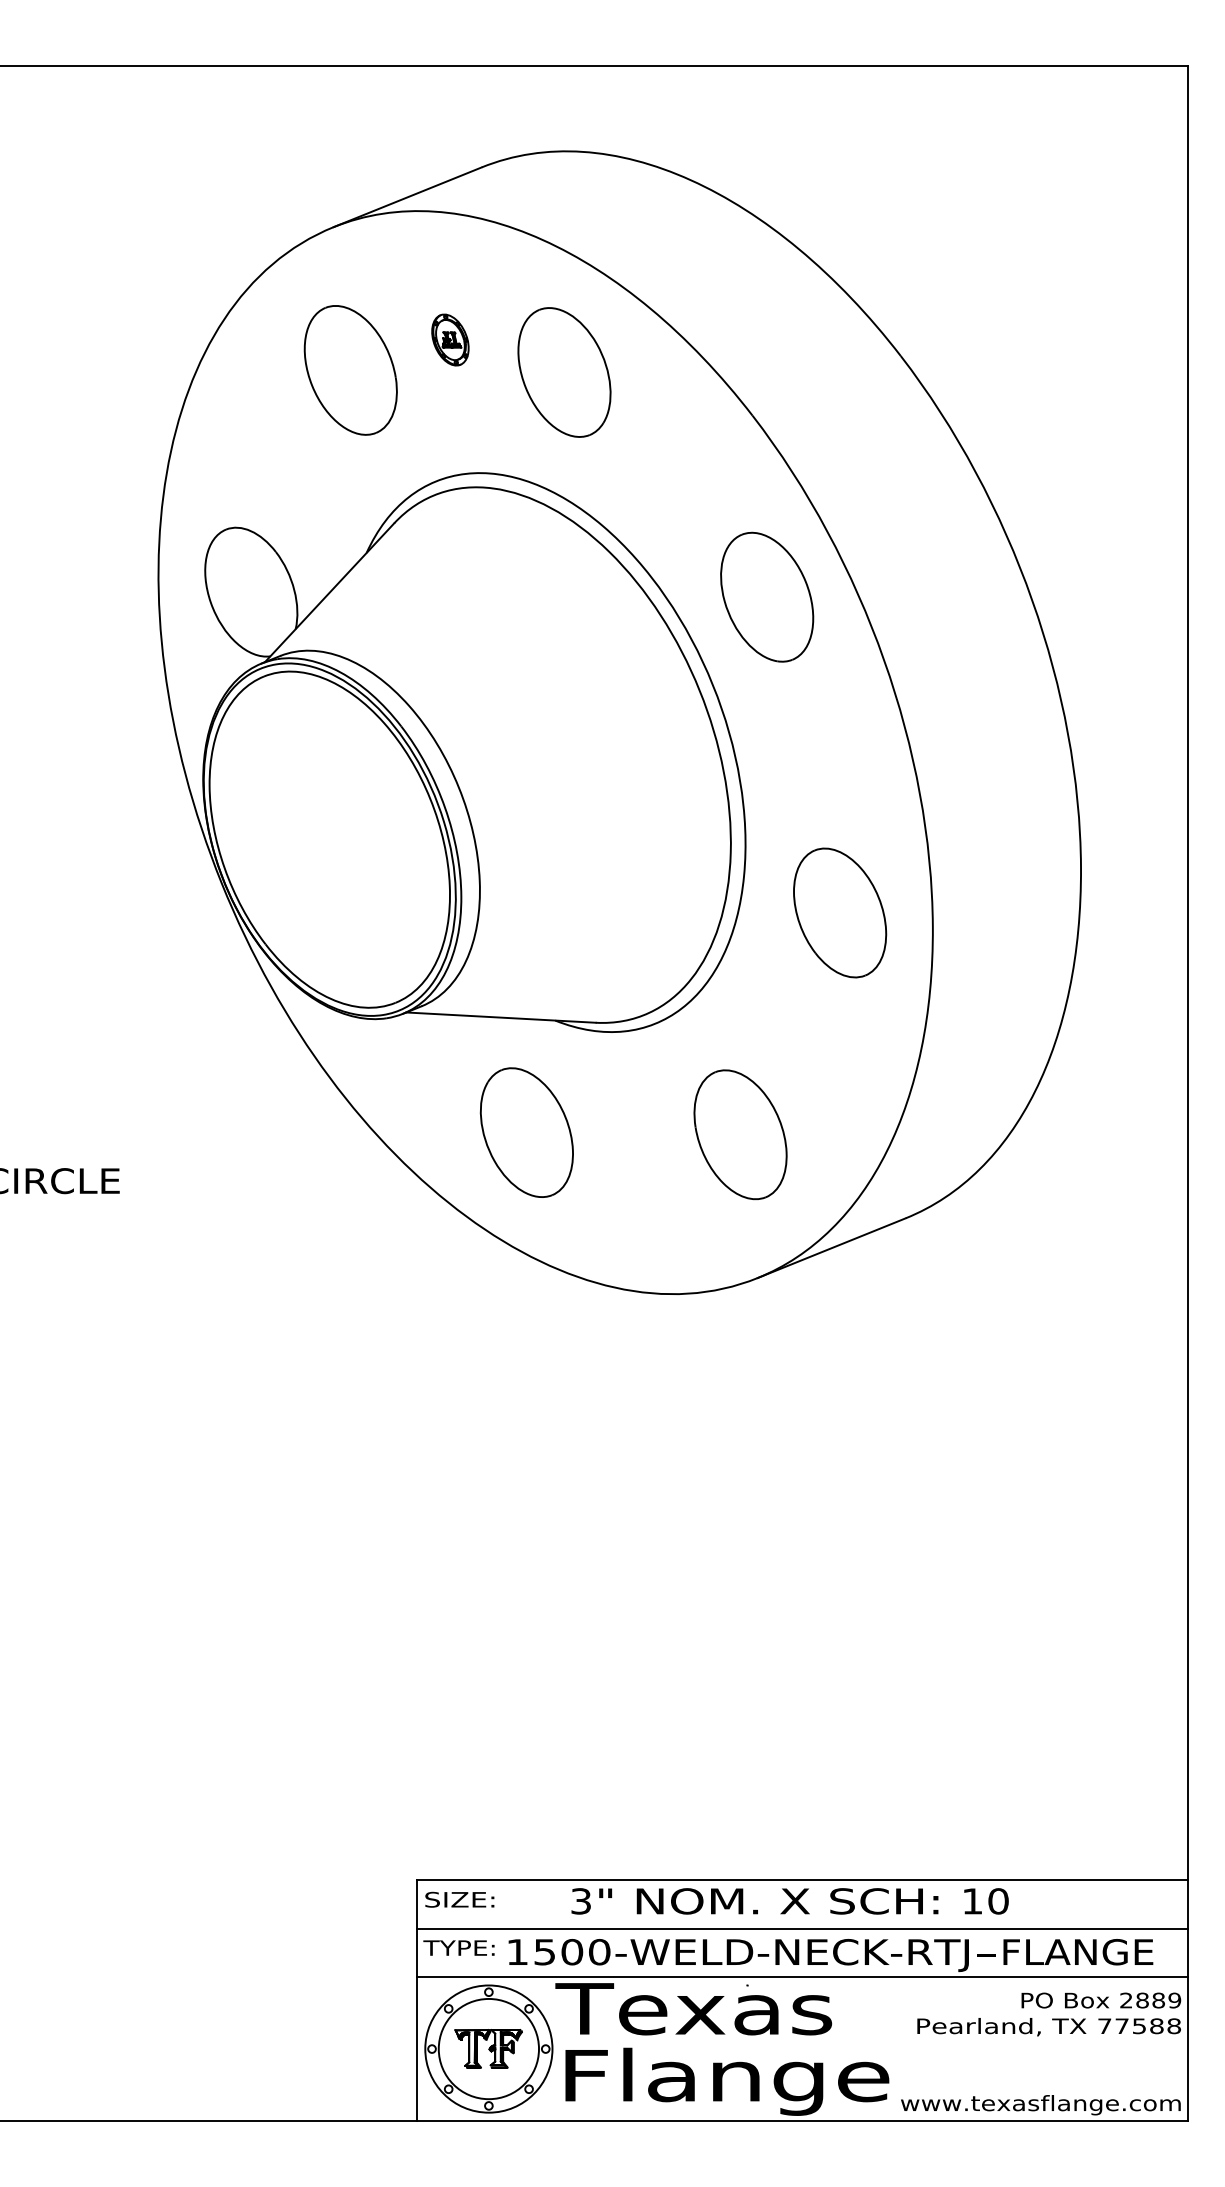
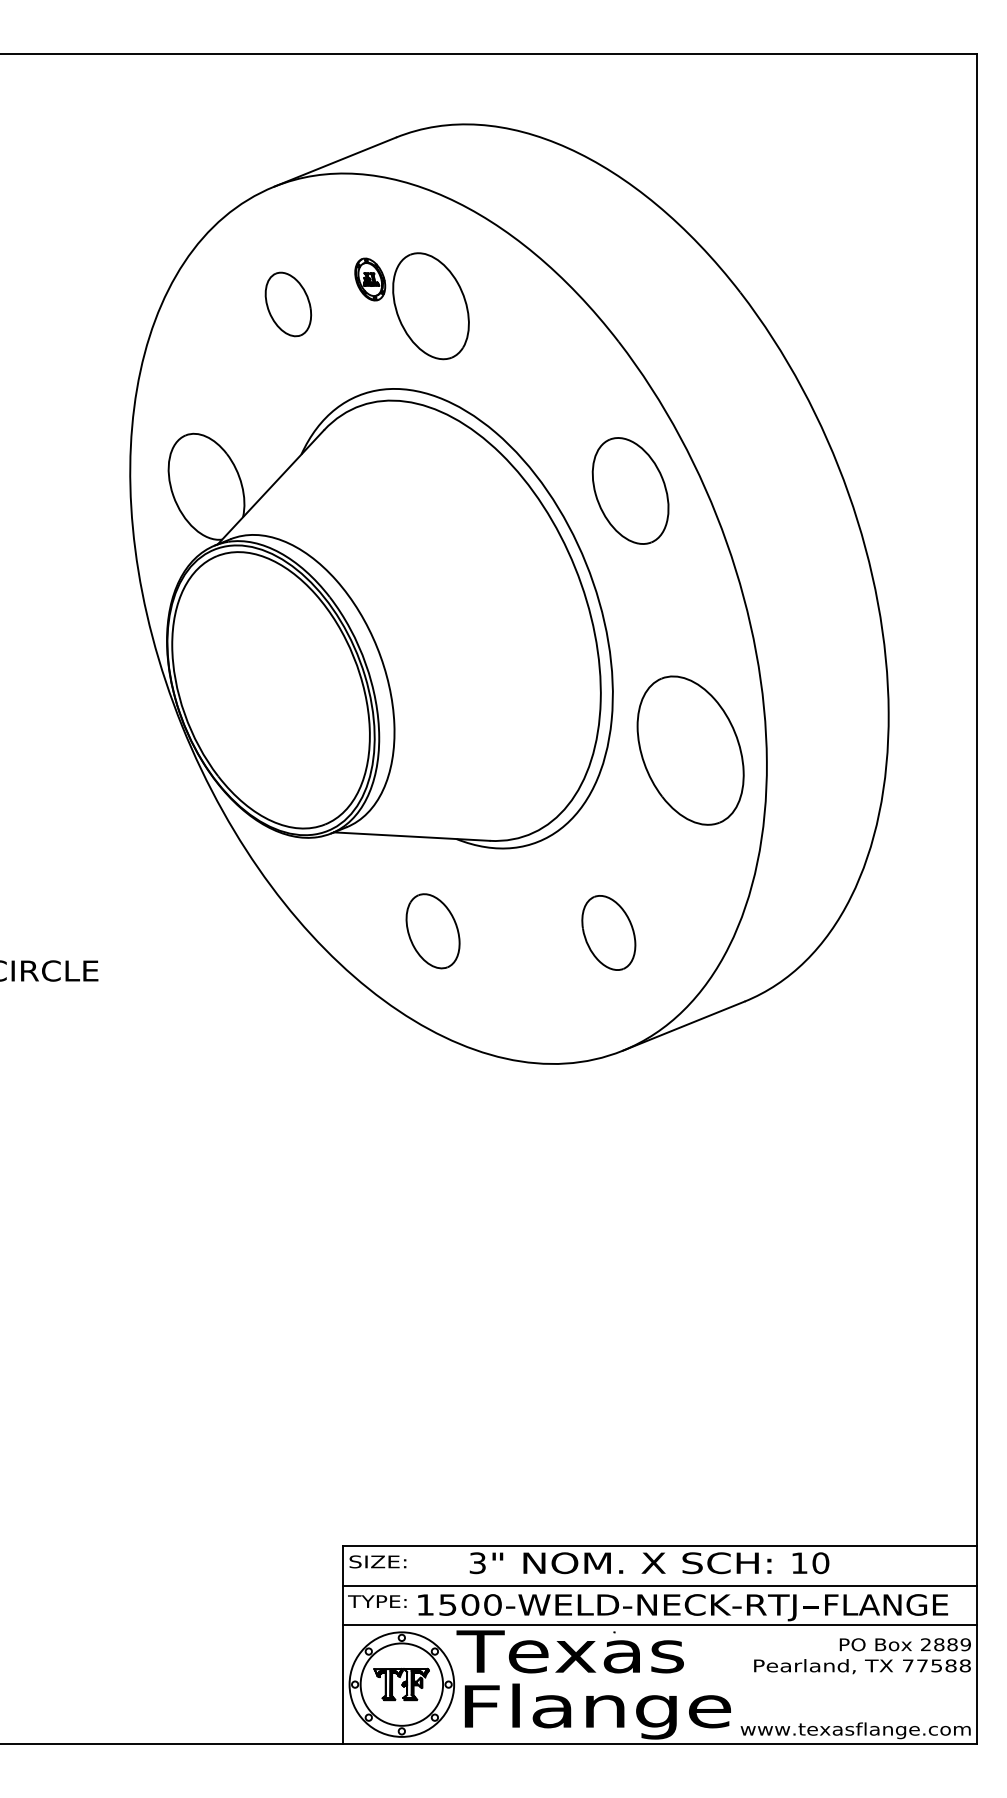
part: (350, 370) -> (288, 304), size x0.6
part: (563, 372) -> (430, 306), moved
part: (839, 912) -> (690, 750), size x1.4
part: (526, 1133) -> (432, 931), size x0.7
part: (740, 1134) -> (608, 932), size x0.7

